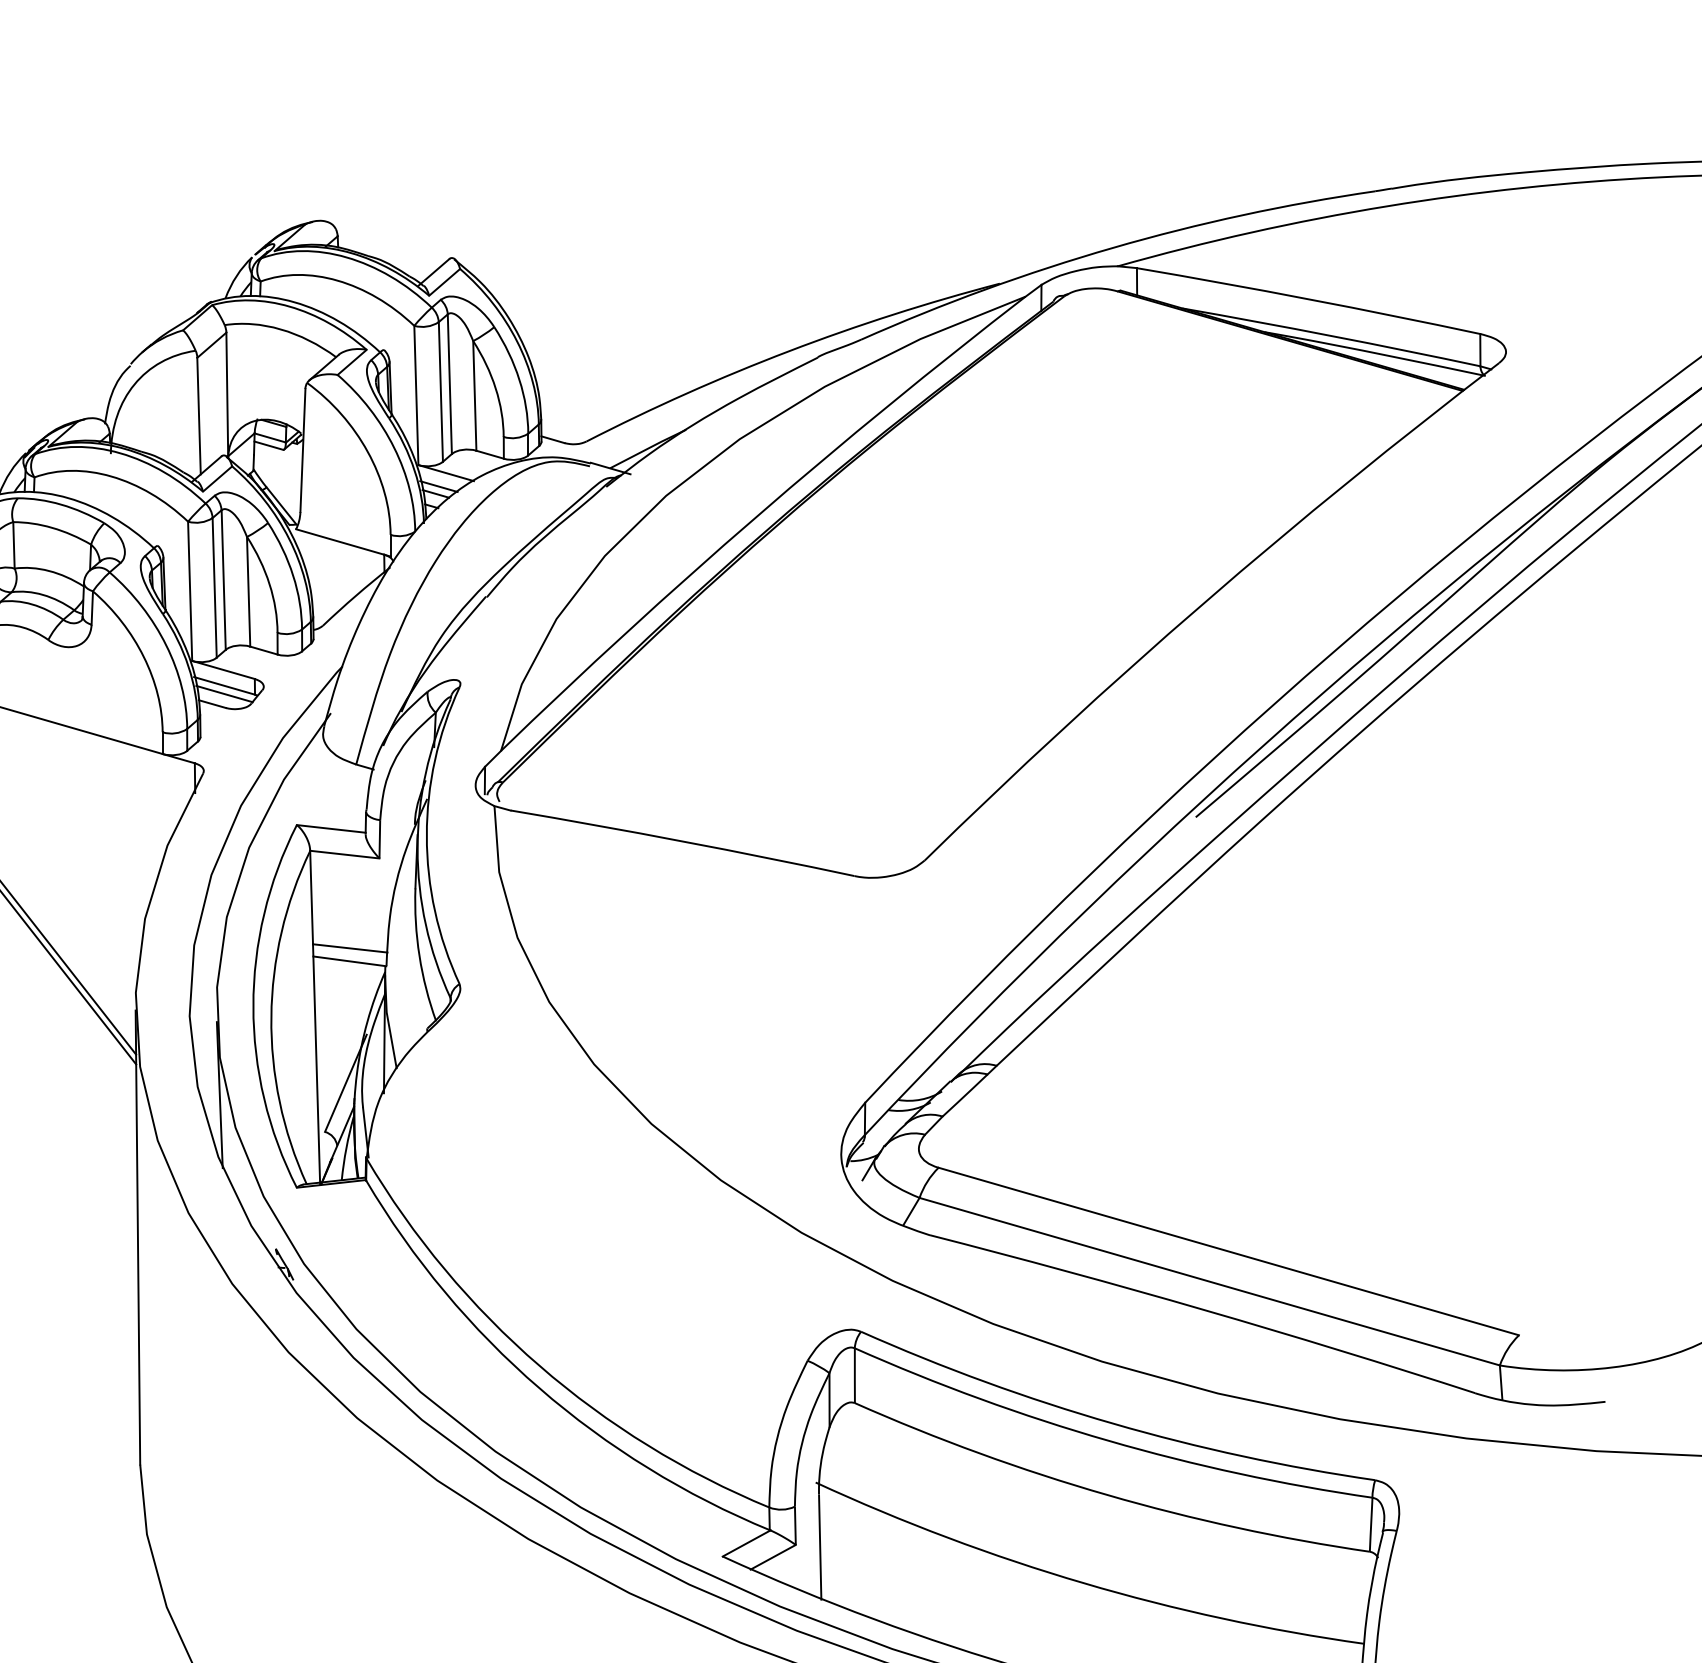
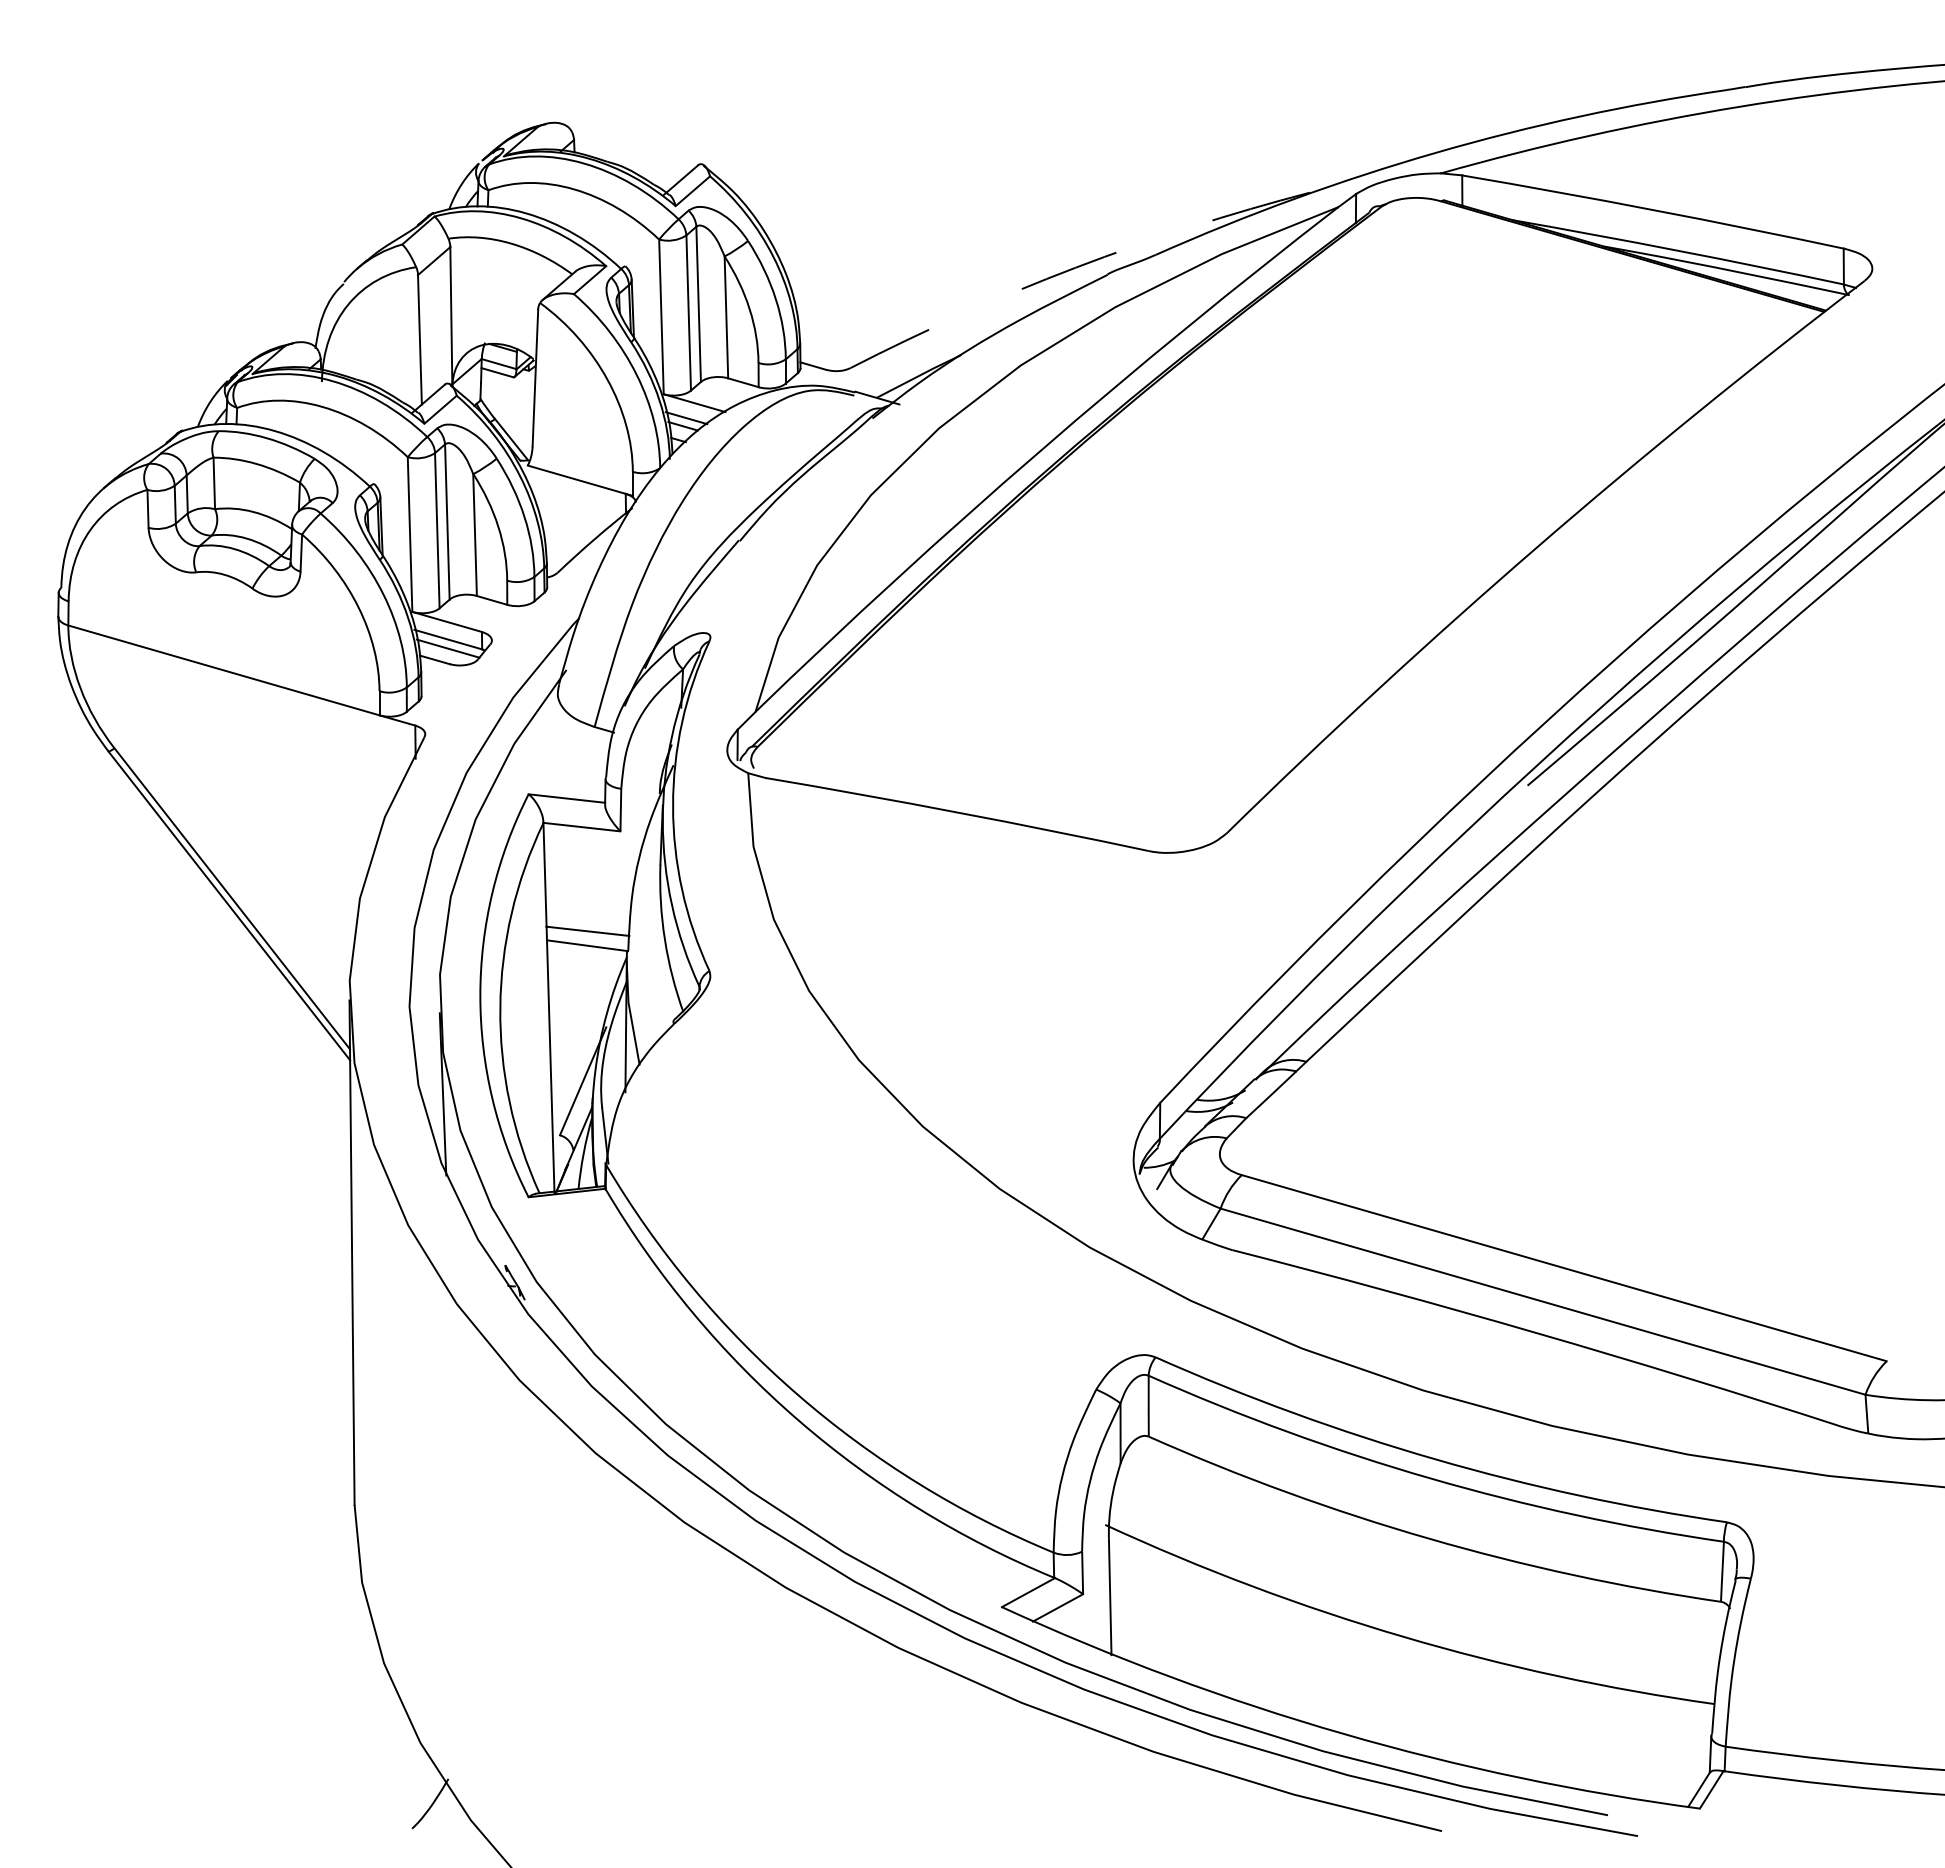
arc: (788, 351) -> (1075, 267), solid -> dashed

